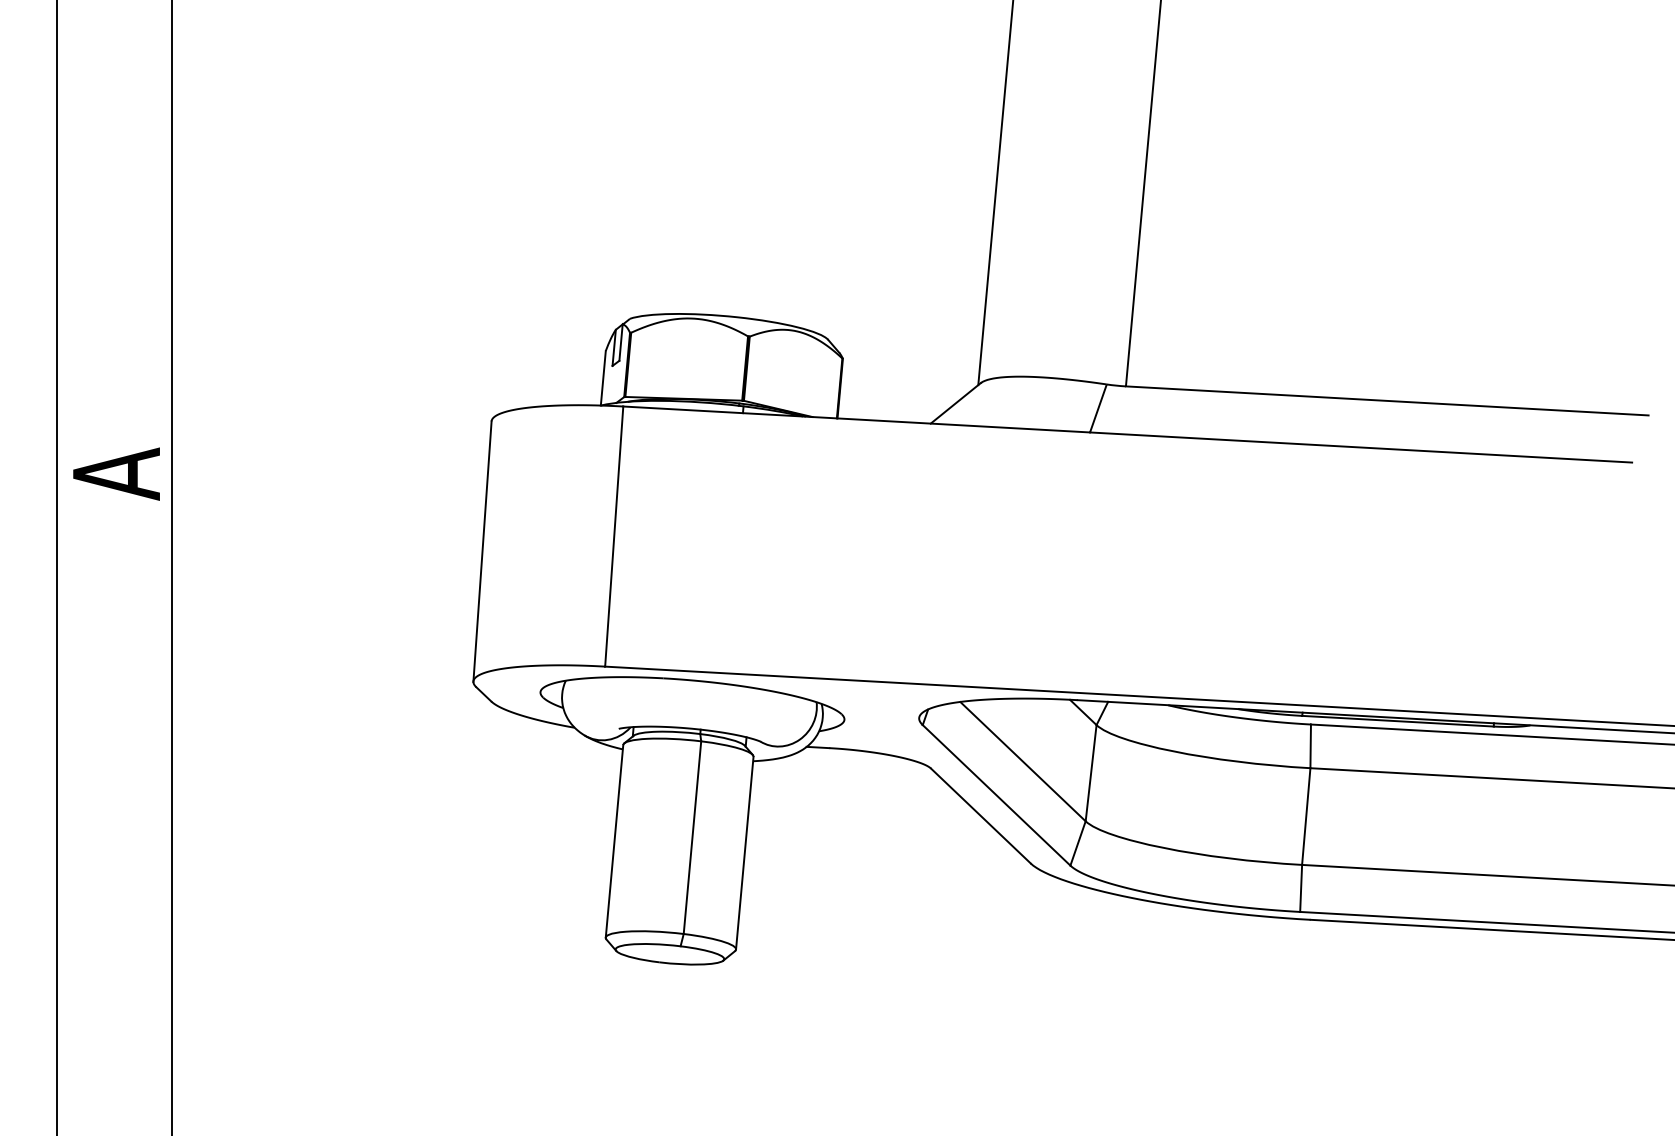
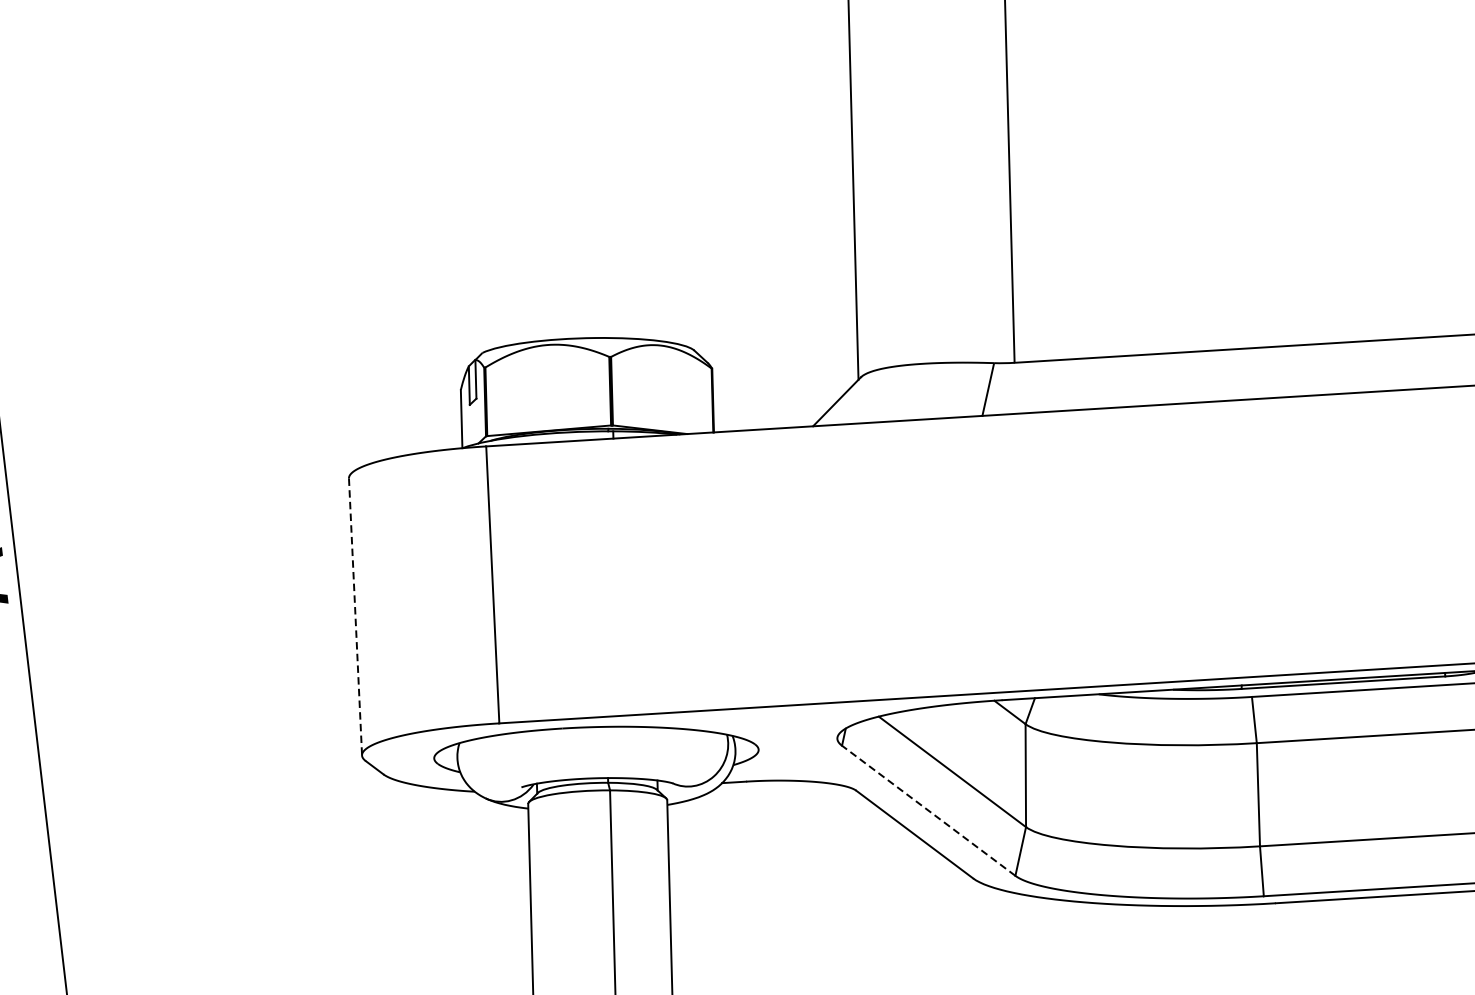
line: (482, 551) -> (355, 617), solid -> dashed
line: (996, 795) -> (928, 810), solid -> dashed

